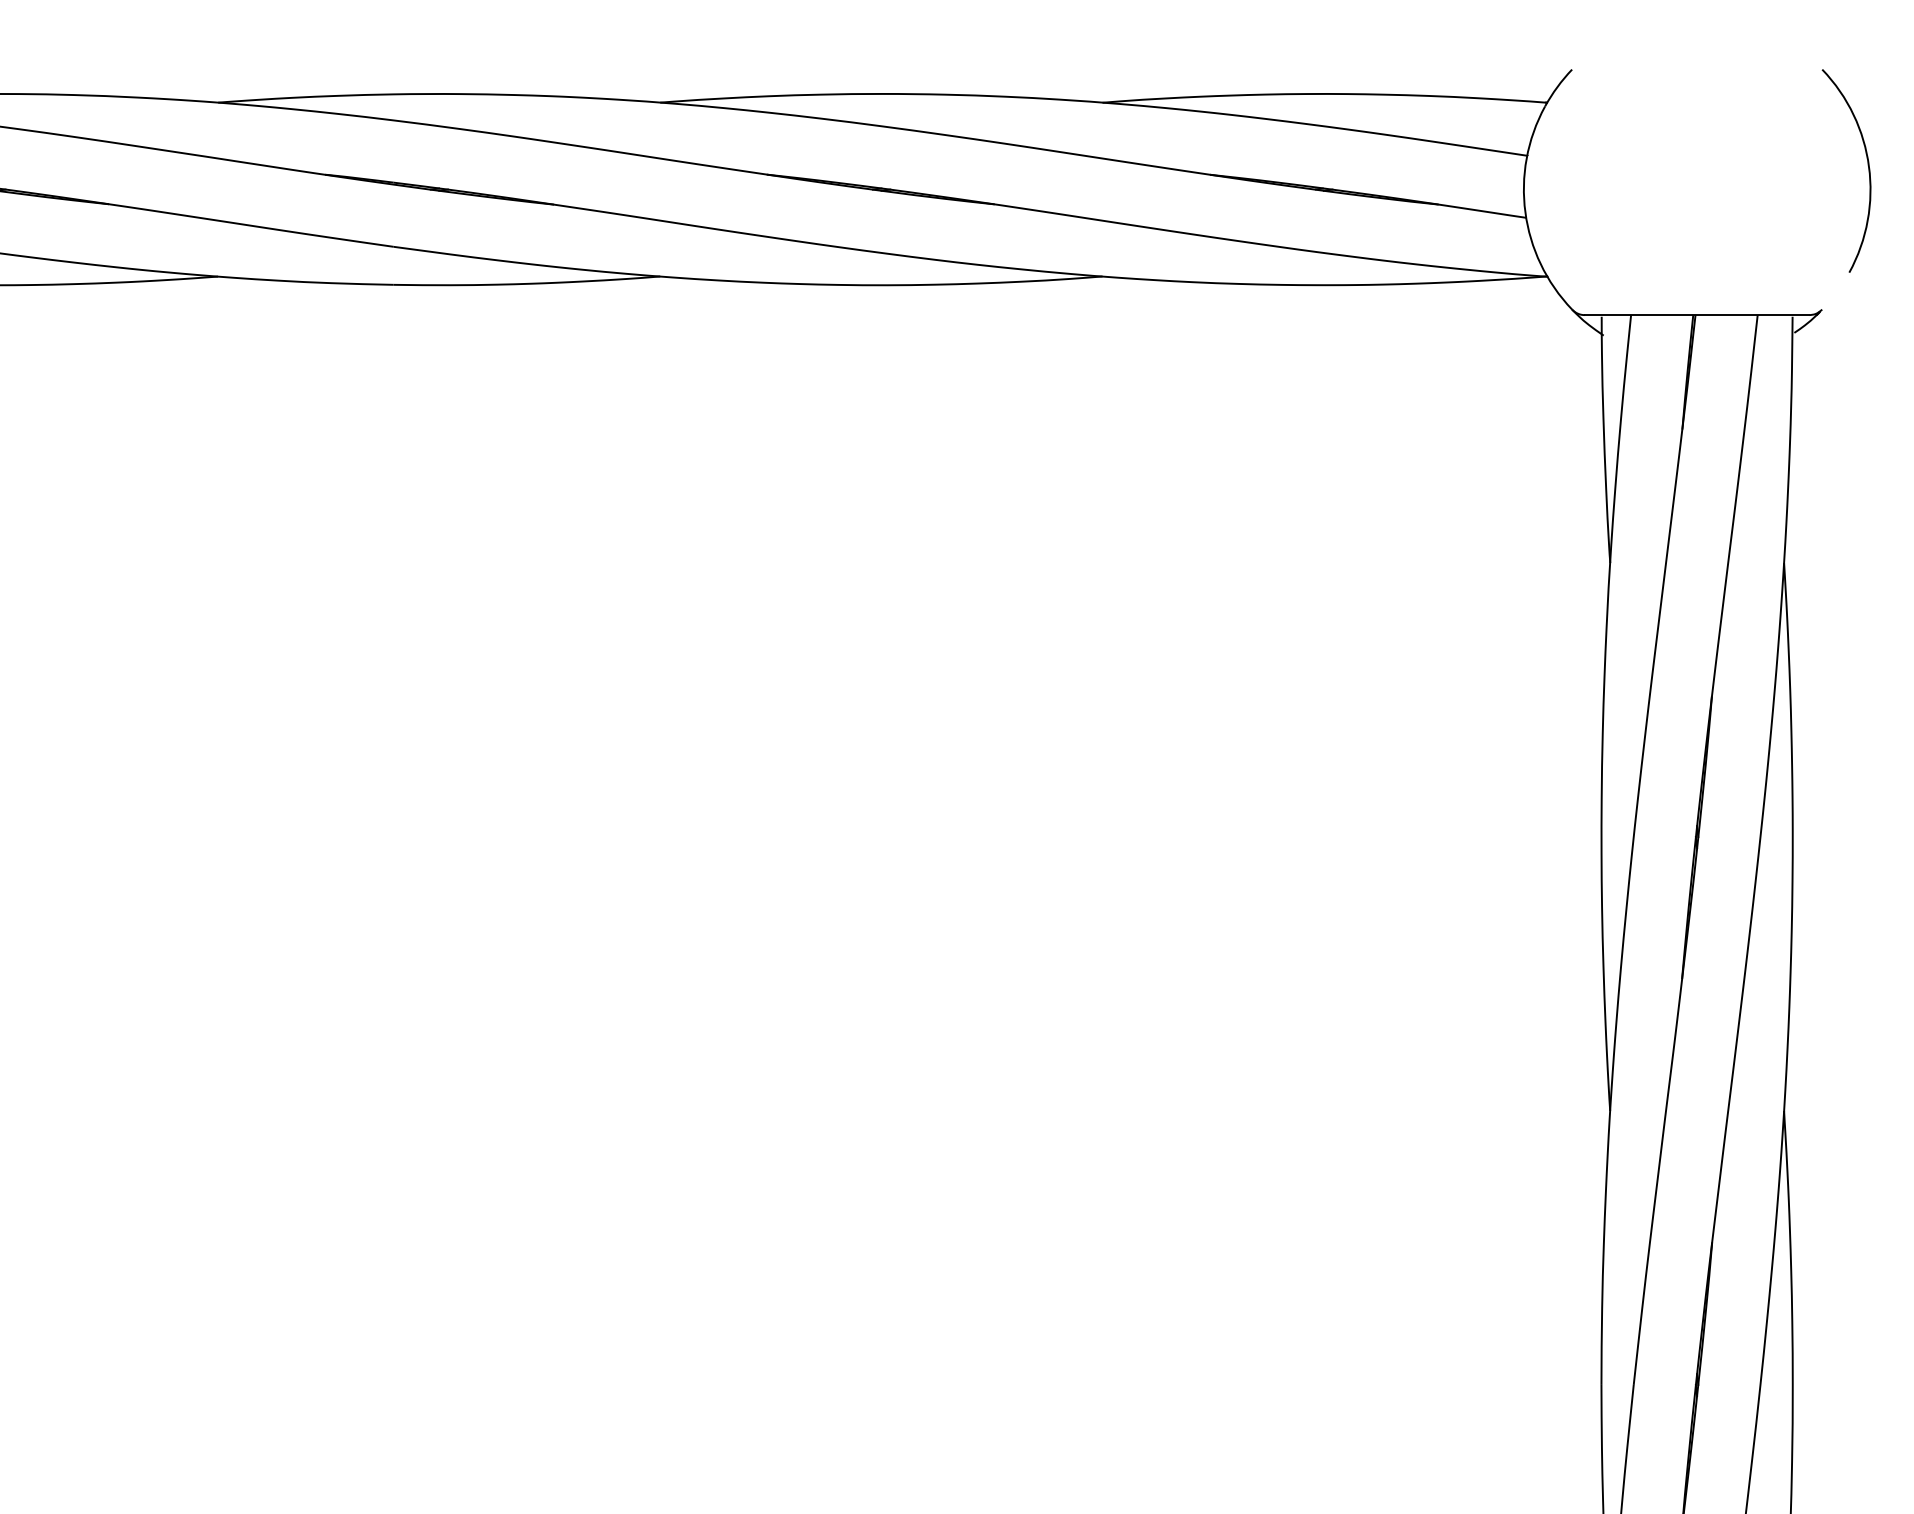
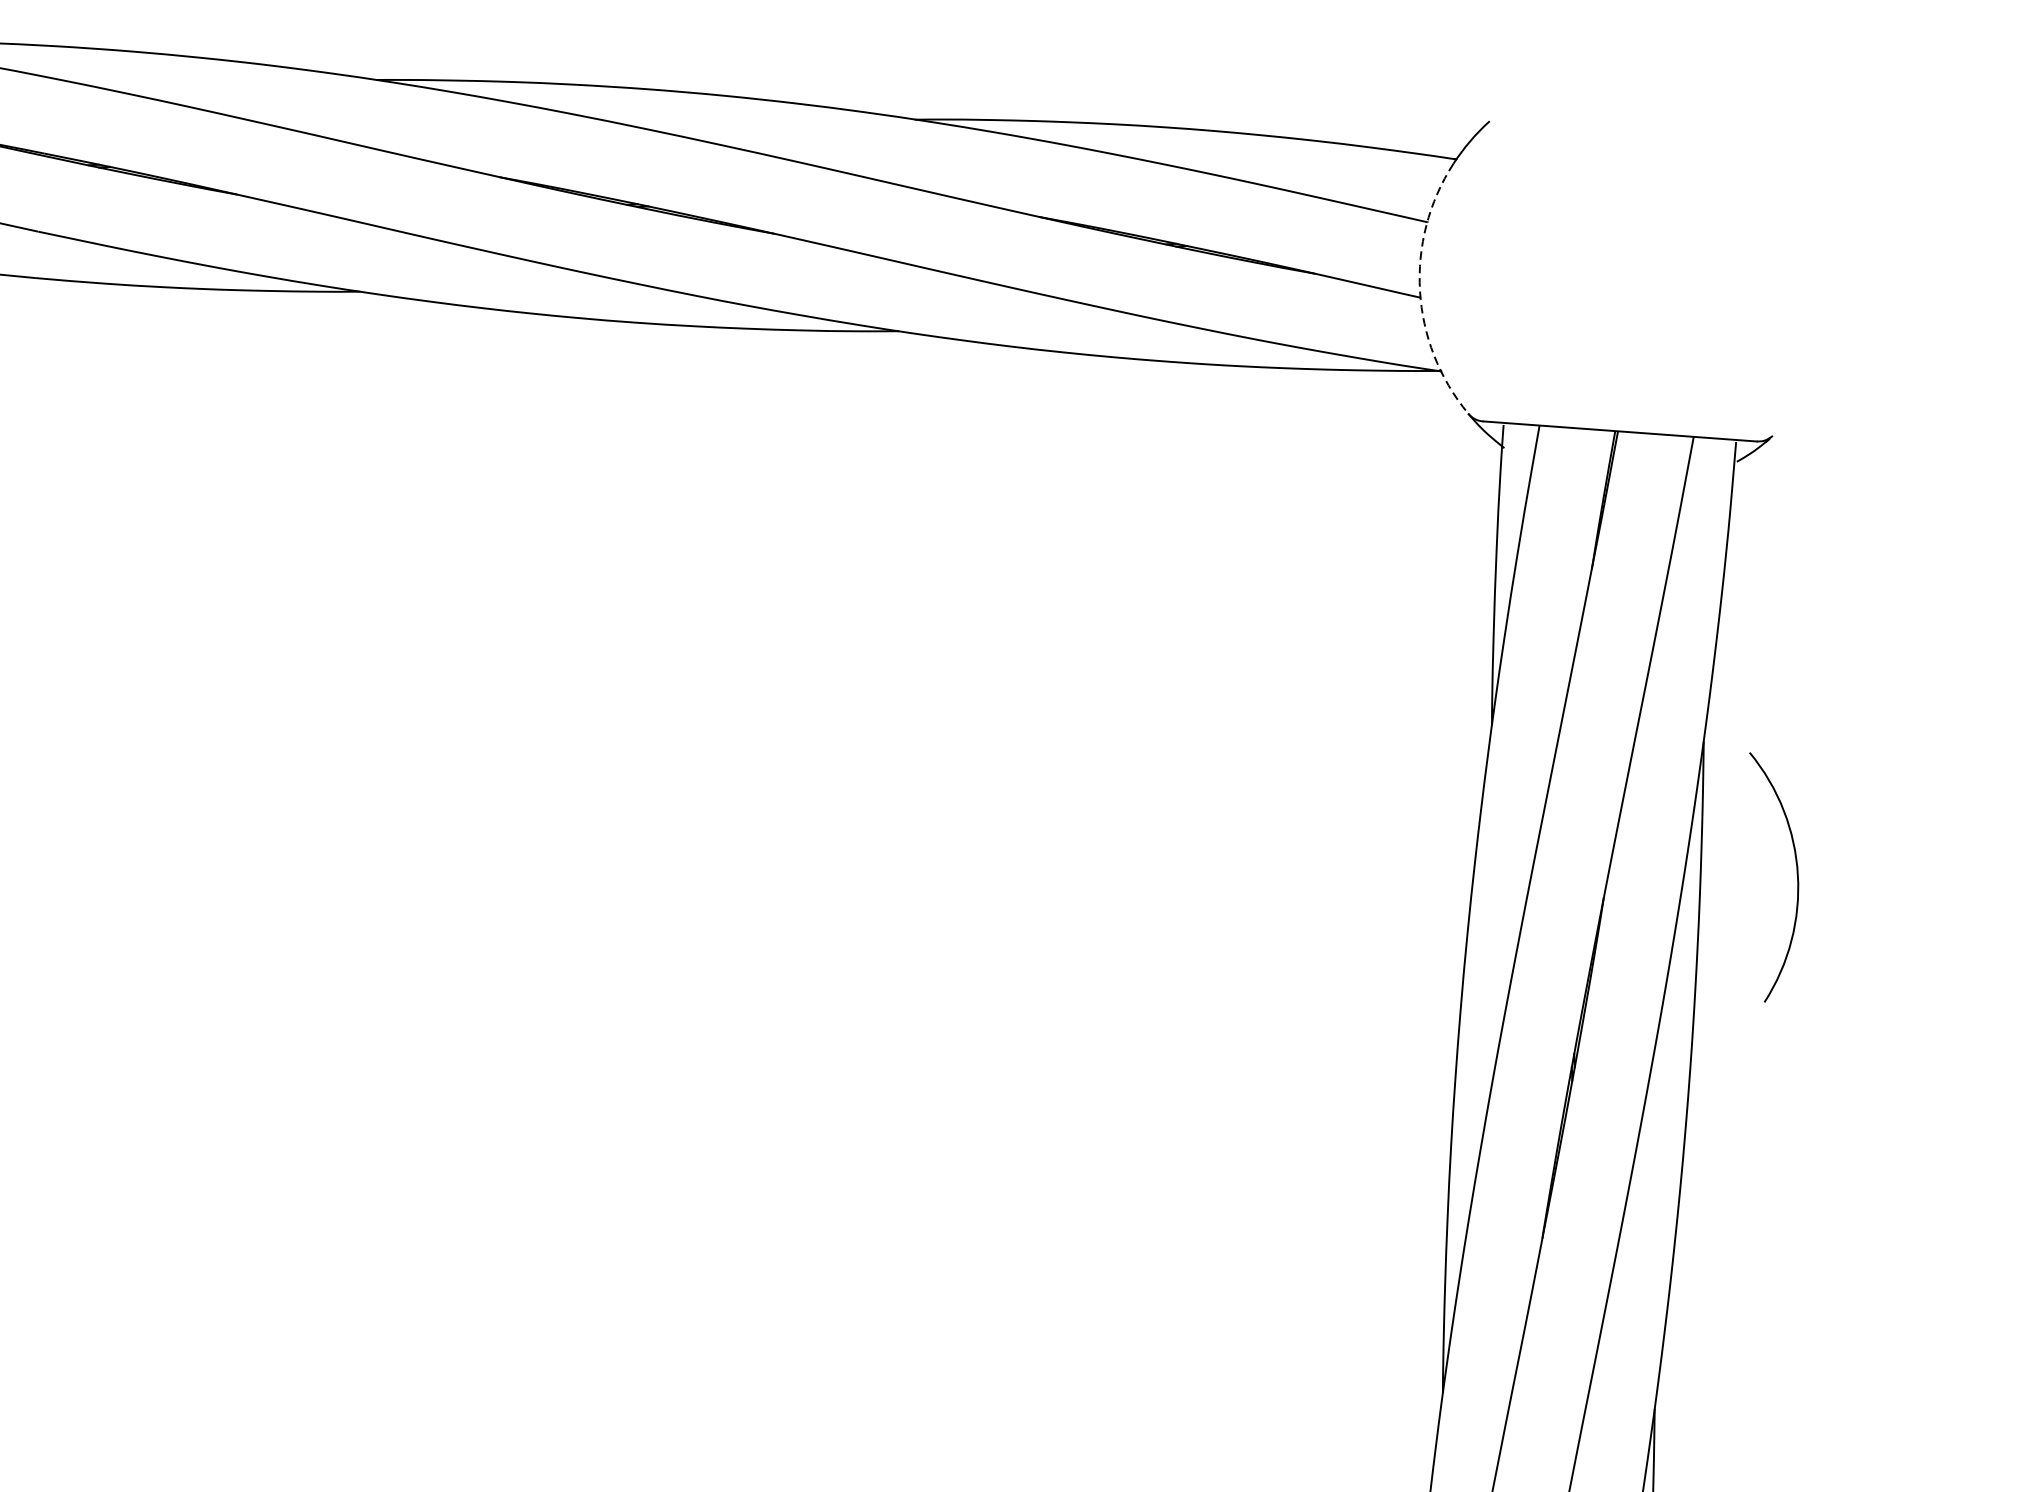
arc: (1867, 165) -> (1796, 873), moved
arc: (1525, 212) -> (1420, 291), solid -> dashed

